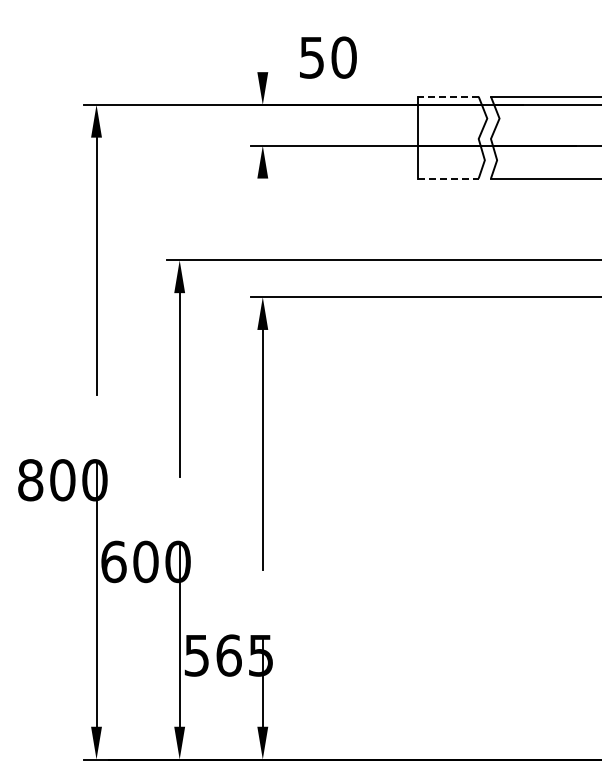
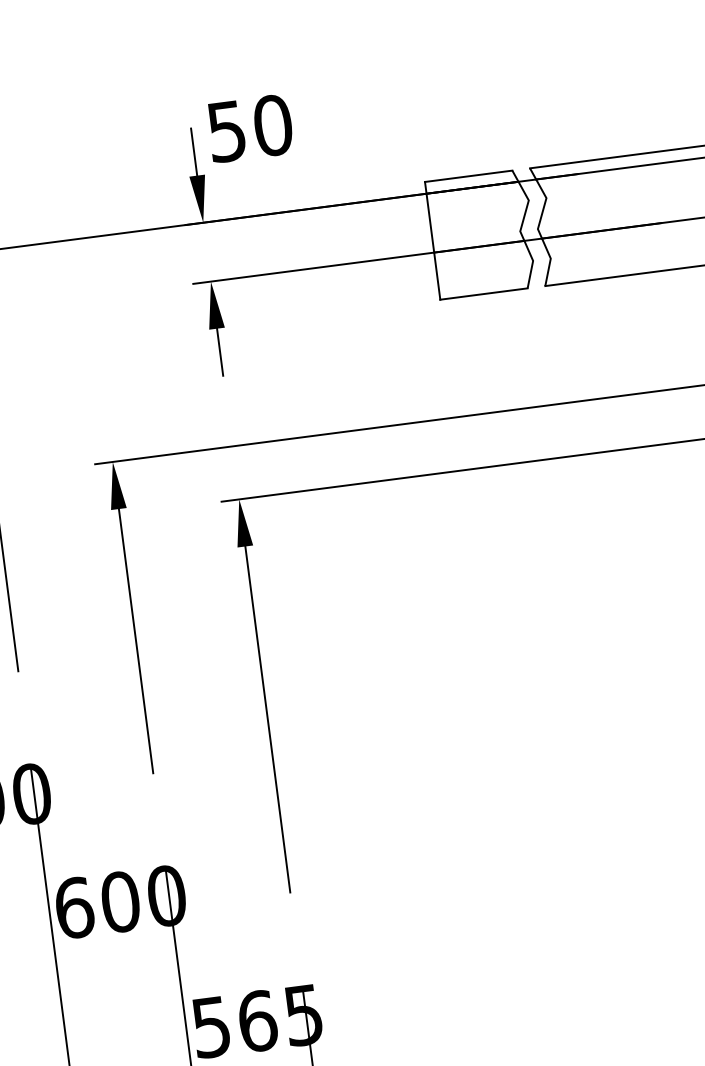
line: (262, 55) -> (193, 151), added
text: (328, 57) -> (250, 128), moved
line: (447, 96) -> (467, 176), dashed -> solid
line: (448, 178) -> (484, 293), dashed -> solid
line: (262, 194) -> (219, 351), added

